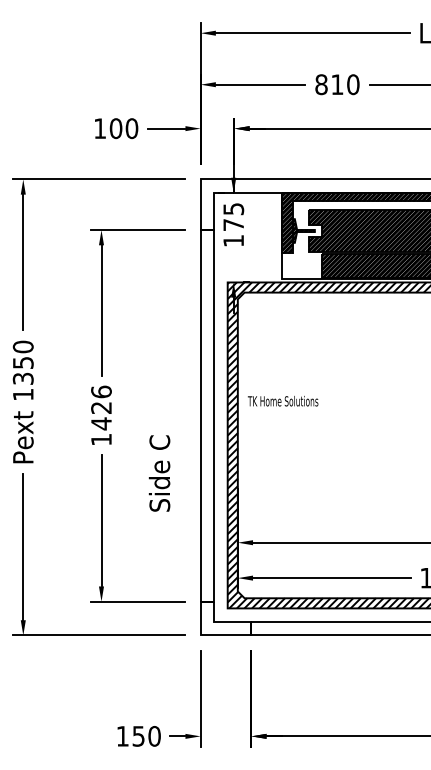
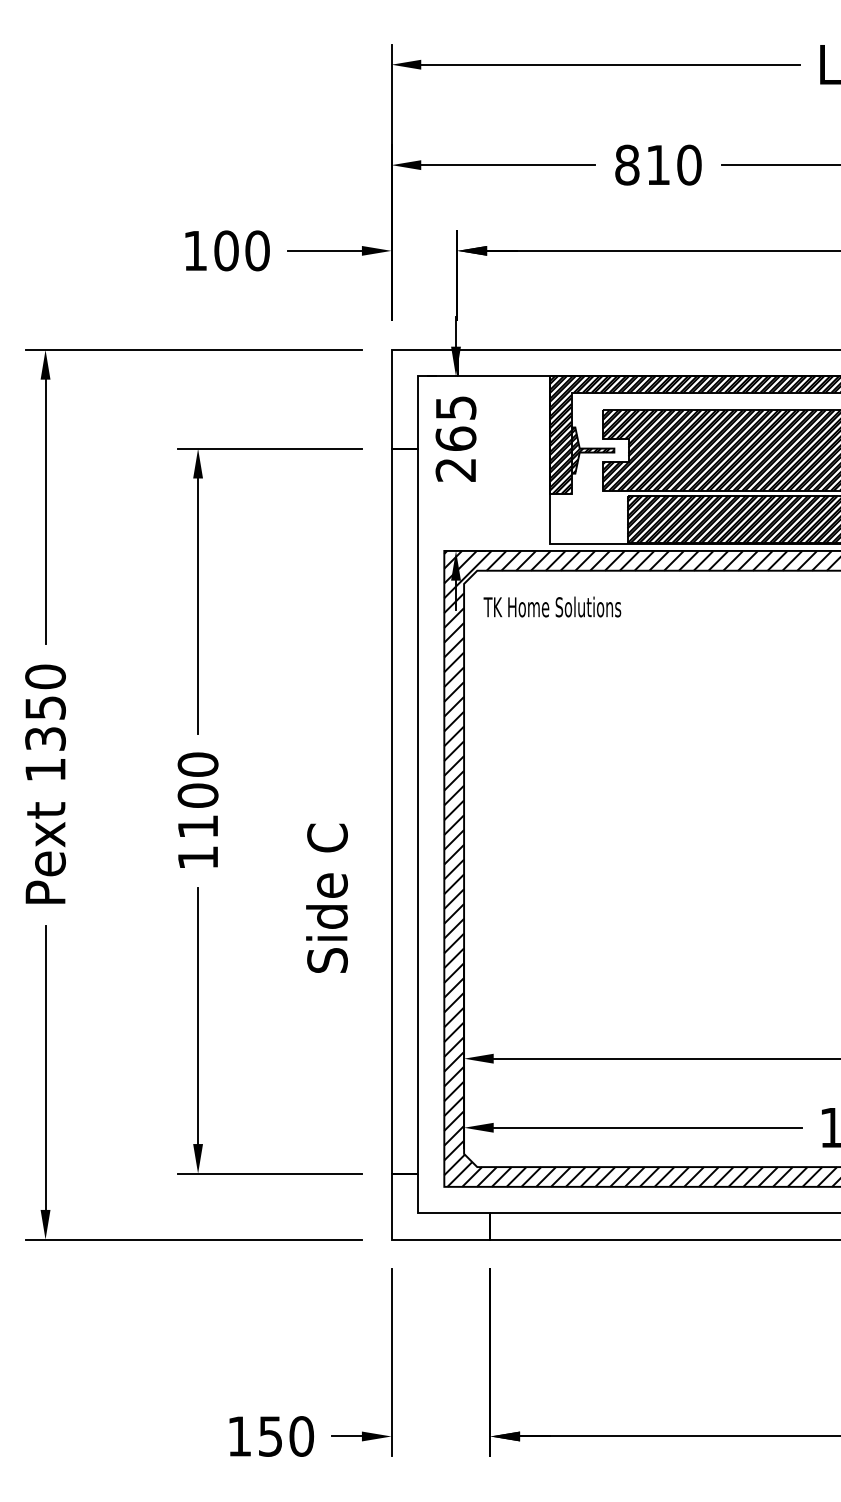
text: (233, 232) -> (455, 453), 175 -> 265
text: (283, 401) -> (553, 607), moved
text: (101, 407) -> (198, 794), 1426 -> 1100
text: (159, 473) -> (326, 898), moved

